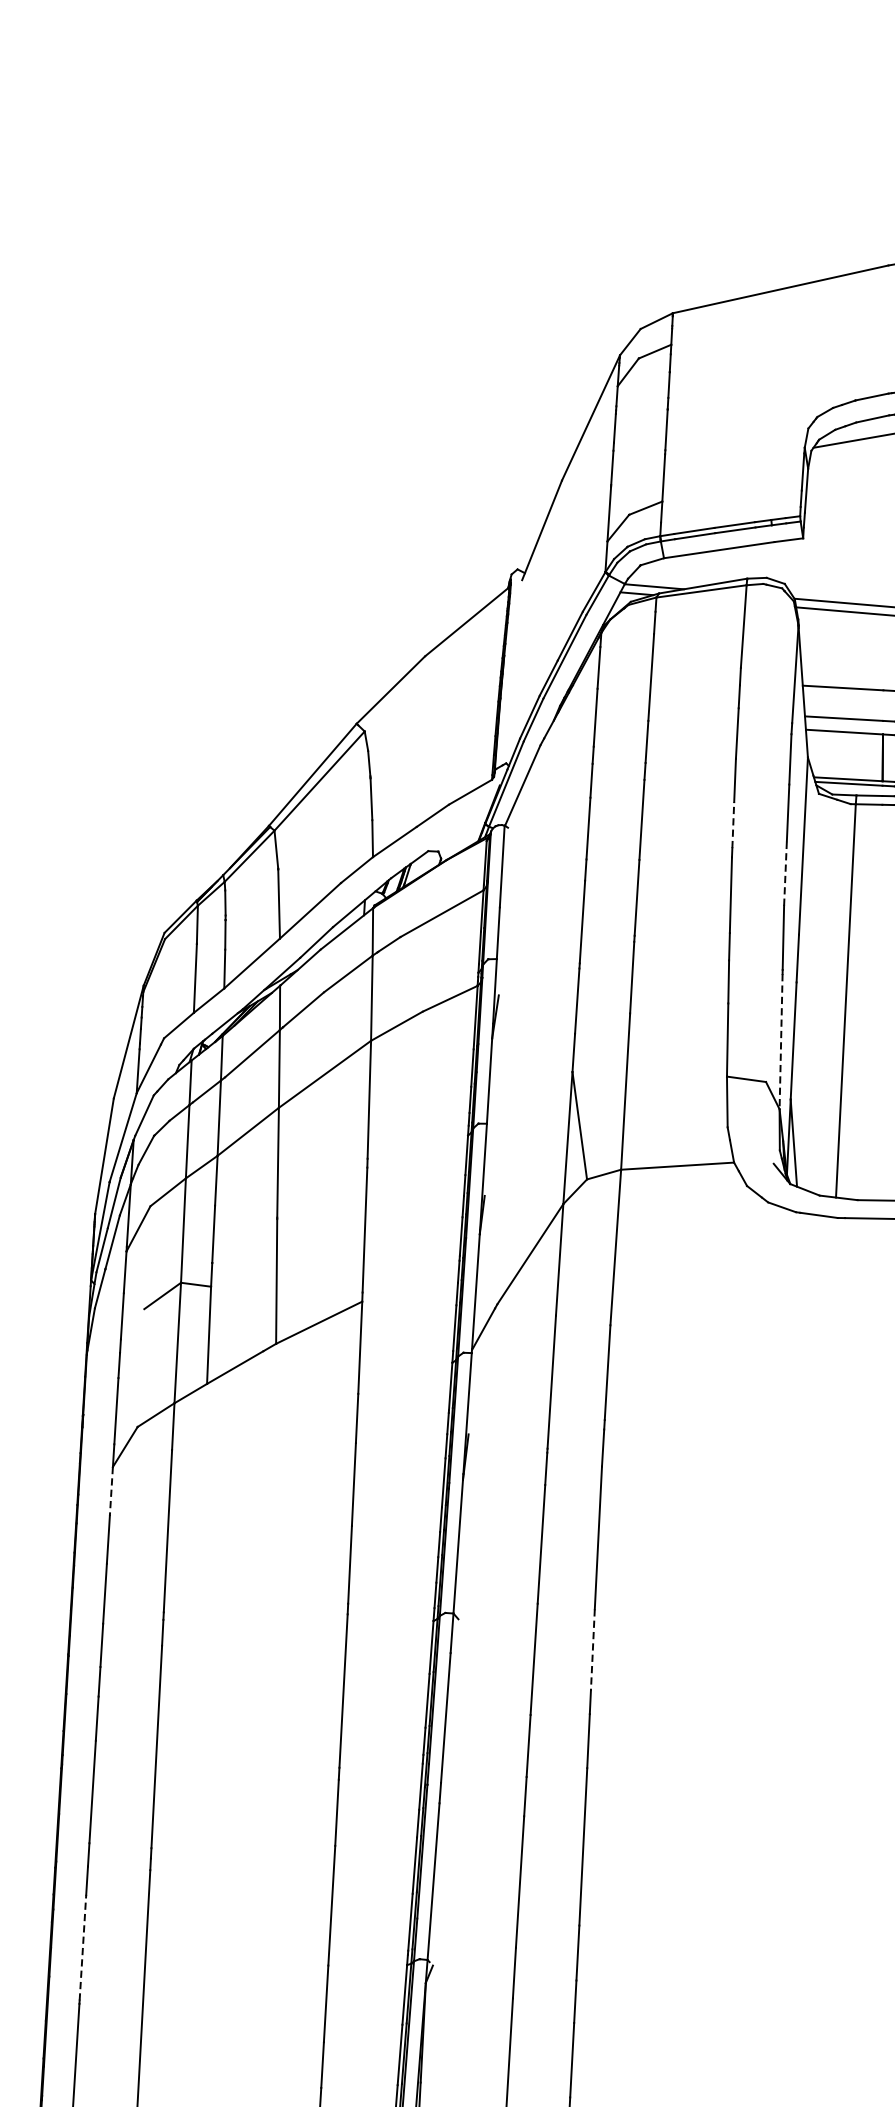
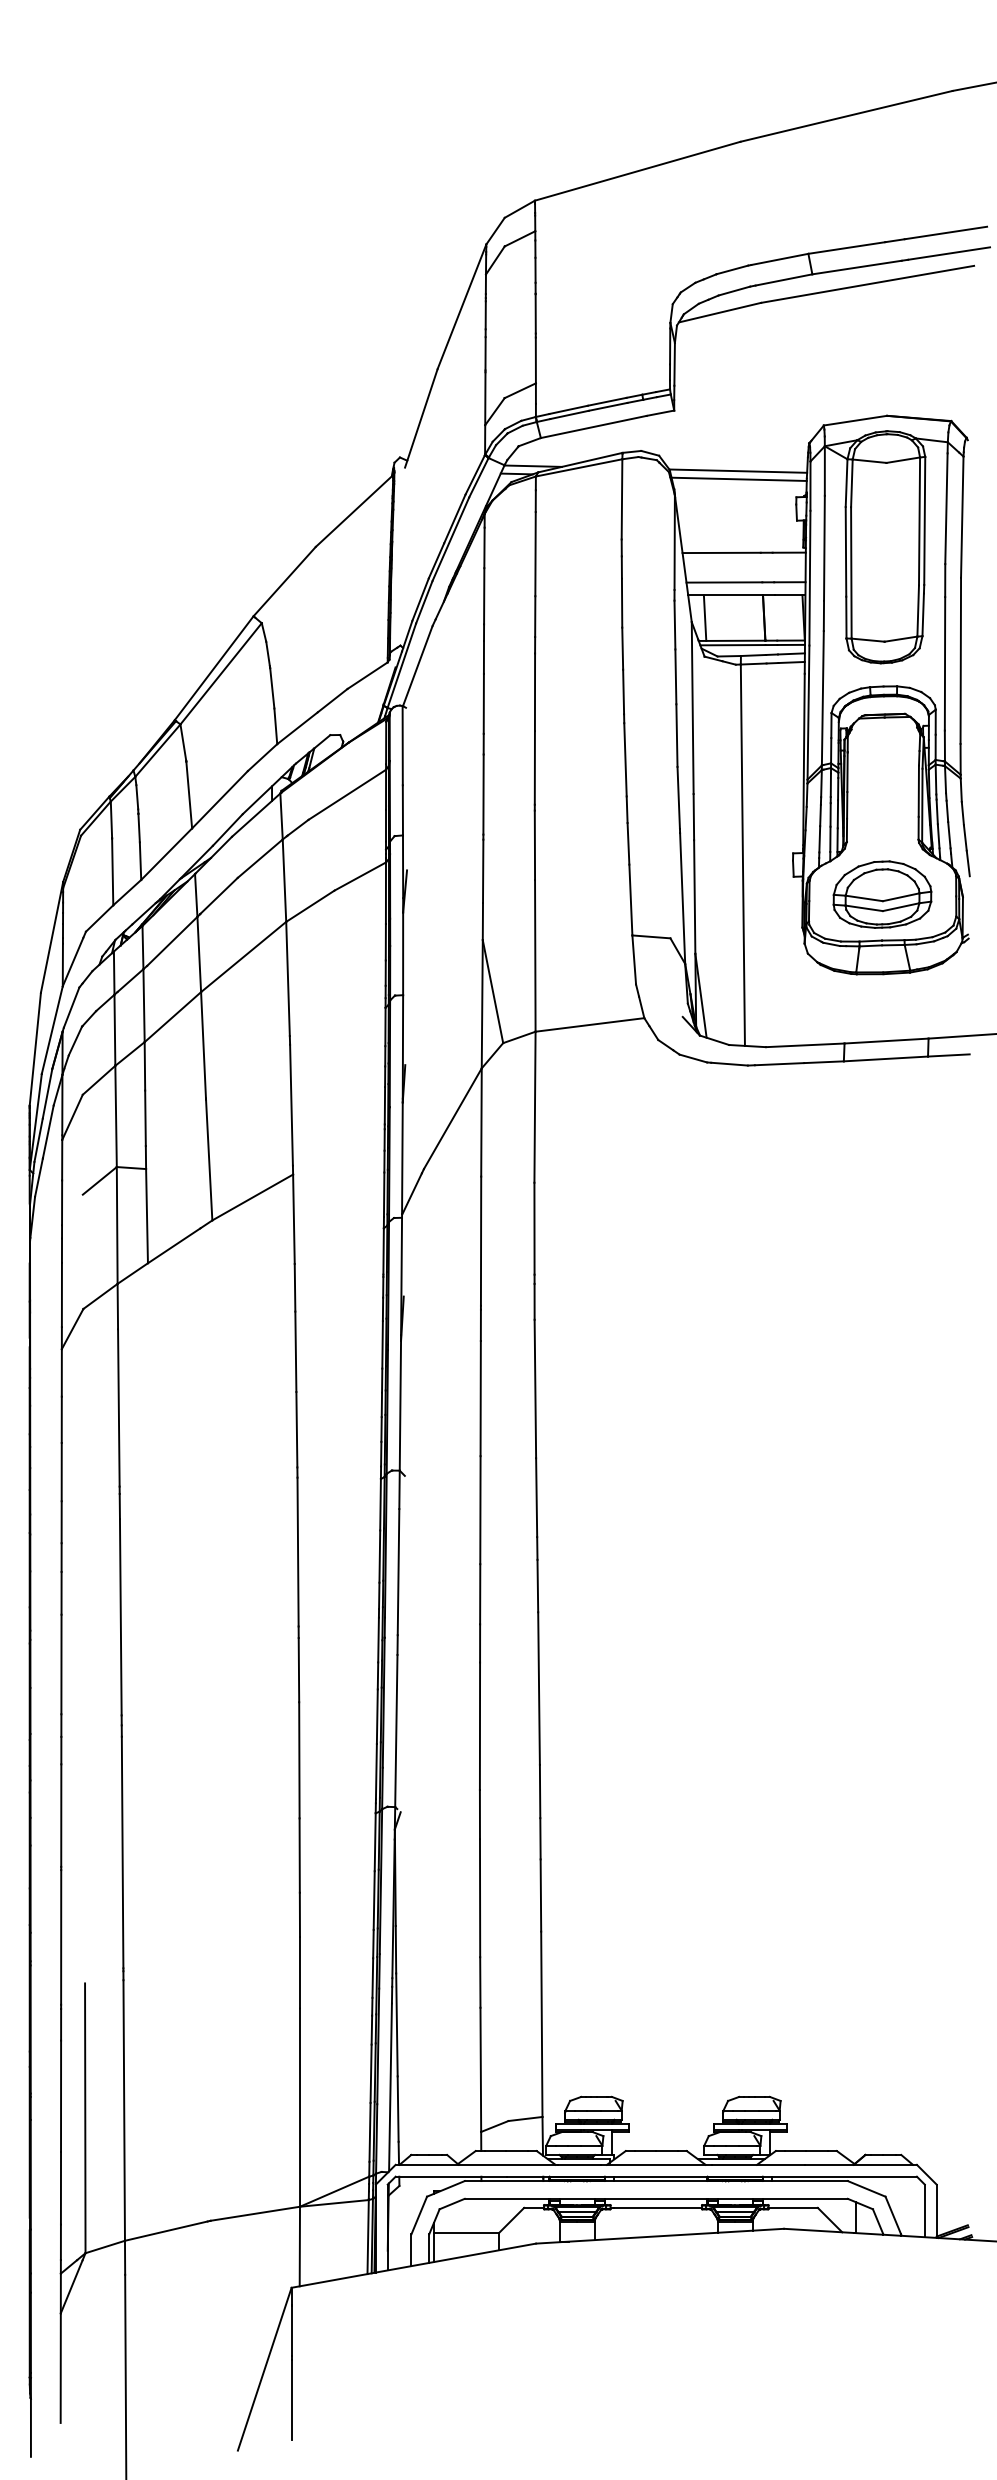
line: (821, 753) -> (704, 617), added
line: (733, 824) -> (623, 691), dashed -> solid
line: (785, 873) -> (676, 735), dashed -> solid
line: (780, 1042) -> (682, 899), dashed -> solid
line: (111, 1491) -> (61, 1372), dashed -> solid
line: (592, 1650) -> (536, 1498), dashed -> solid
line: (83, 1947) -> (61, 1815), dashed -> solid

